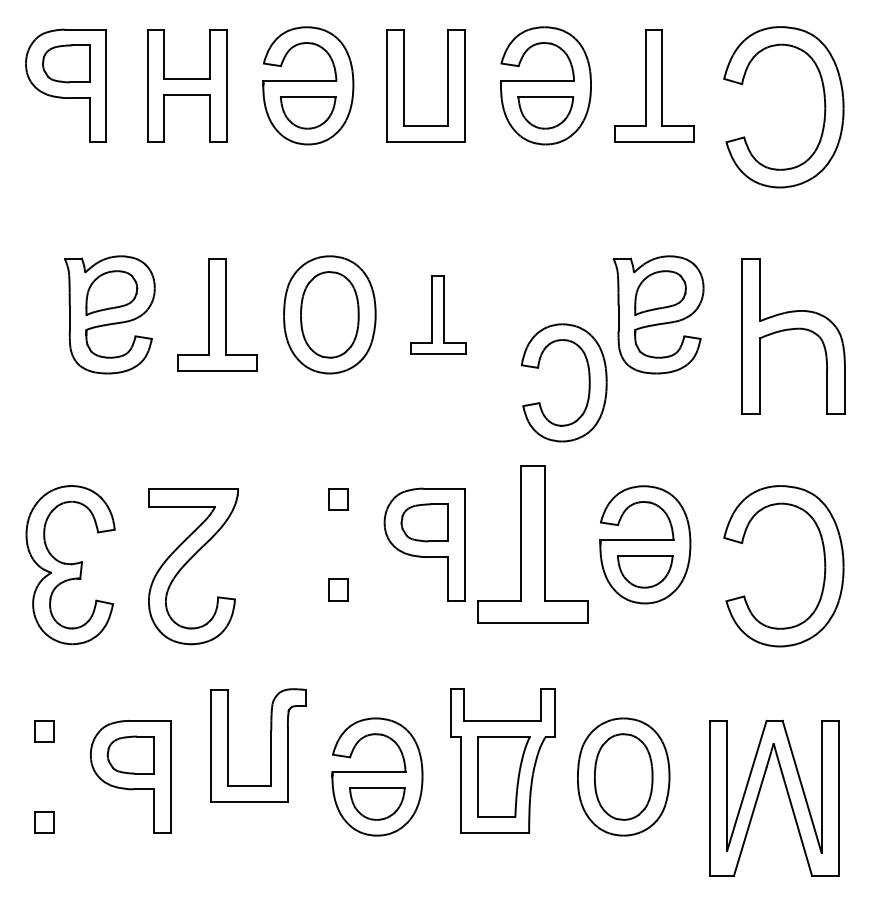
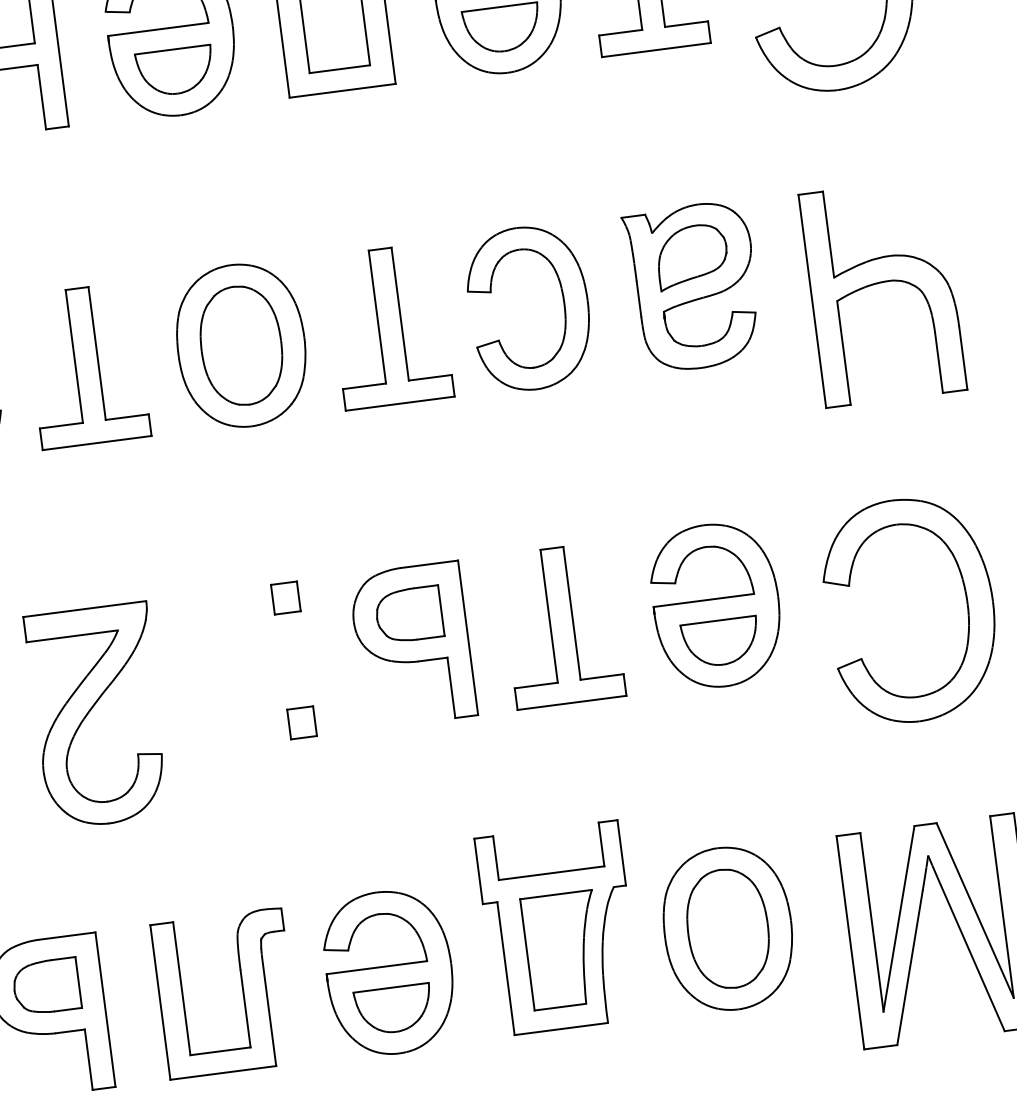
part: (438, 314) -> (390, 325), size x1.43
part: (588, 382) -> (562, 303), moved
part: (533, 544) -> (562, 625), size x0.71
part: (270, 745) -> (242, 991), moved

